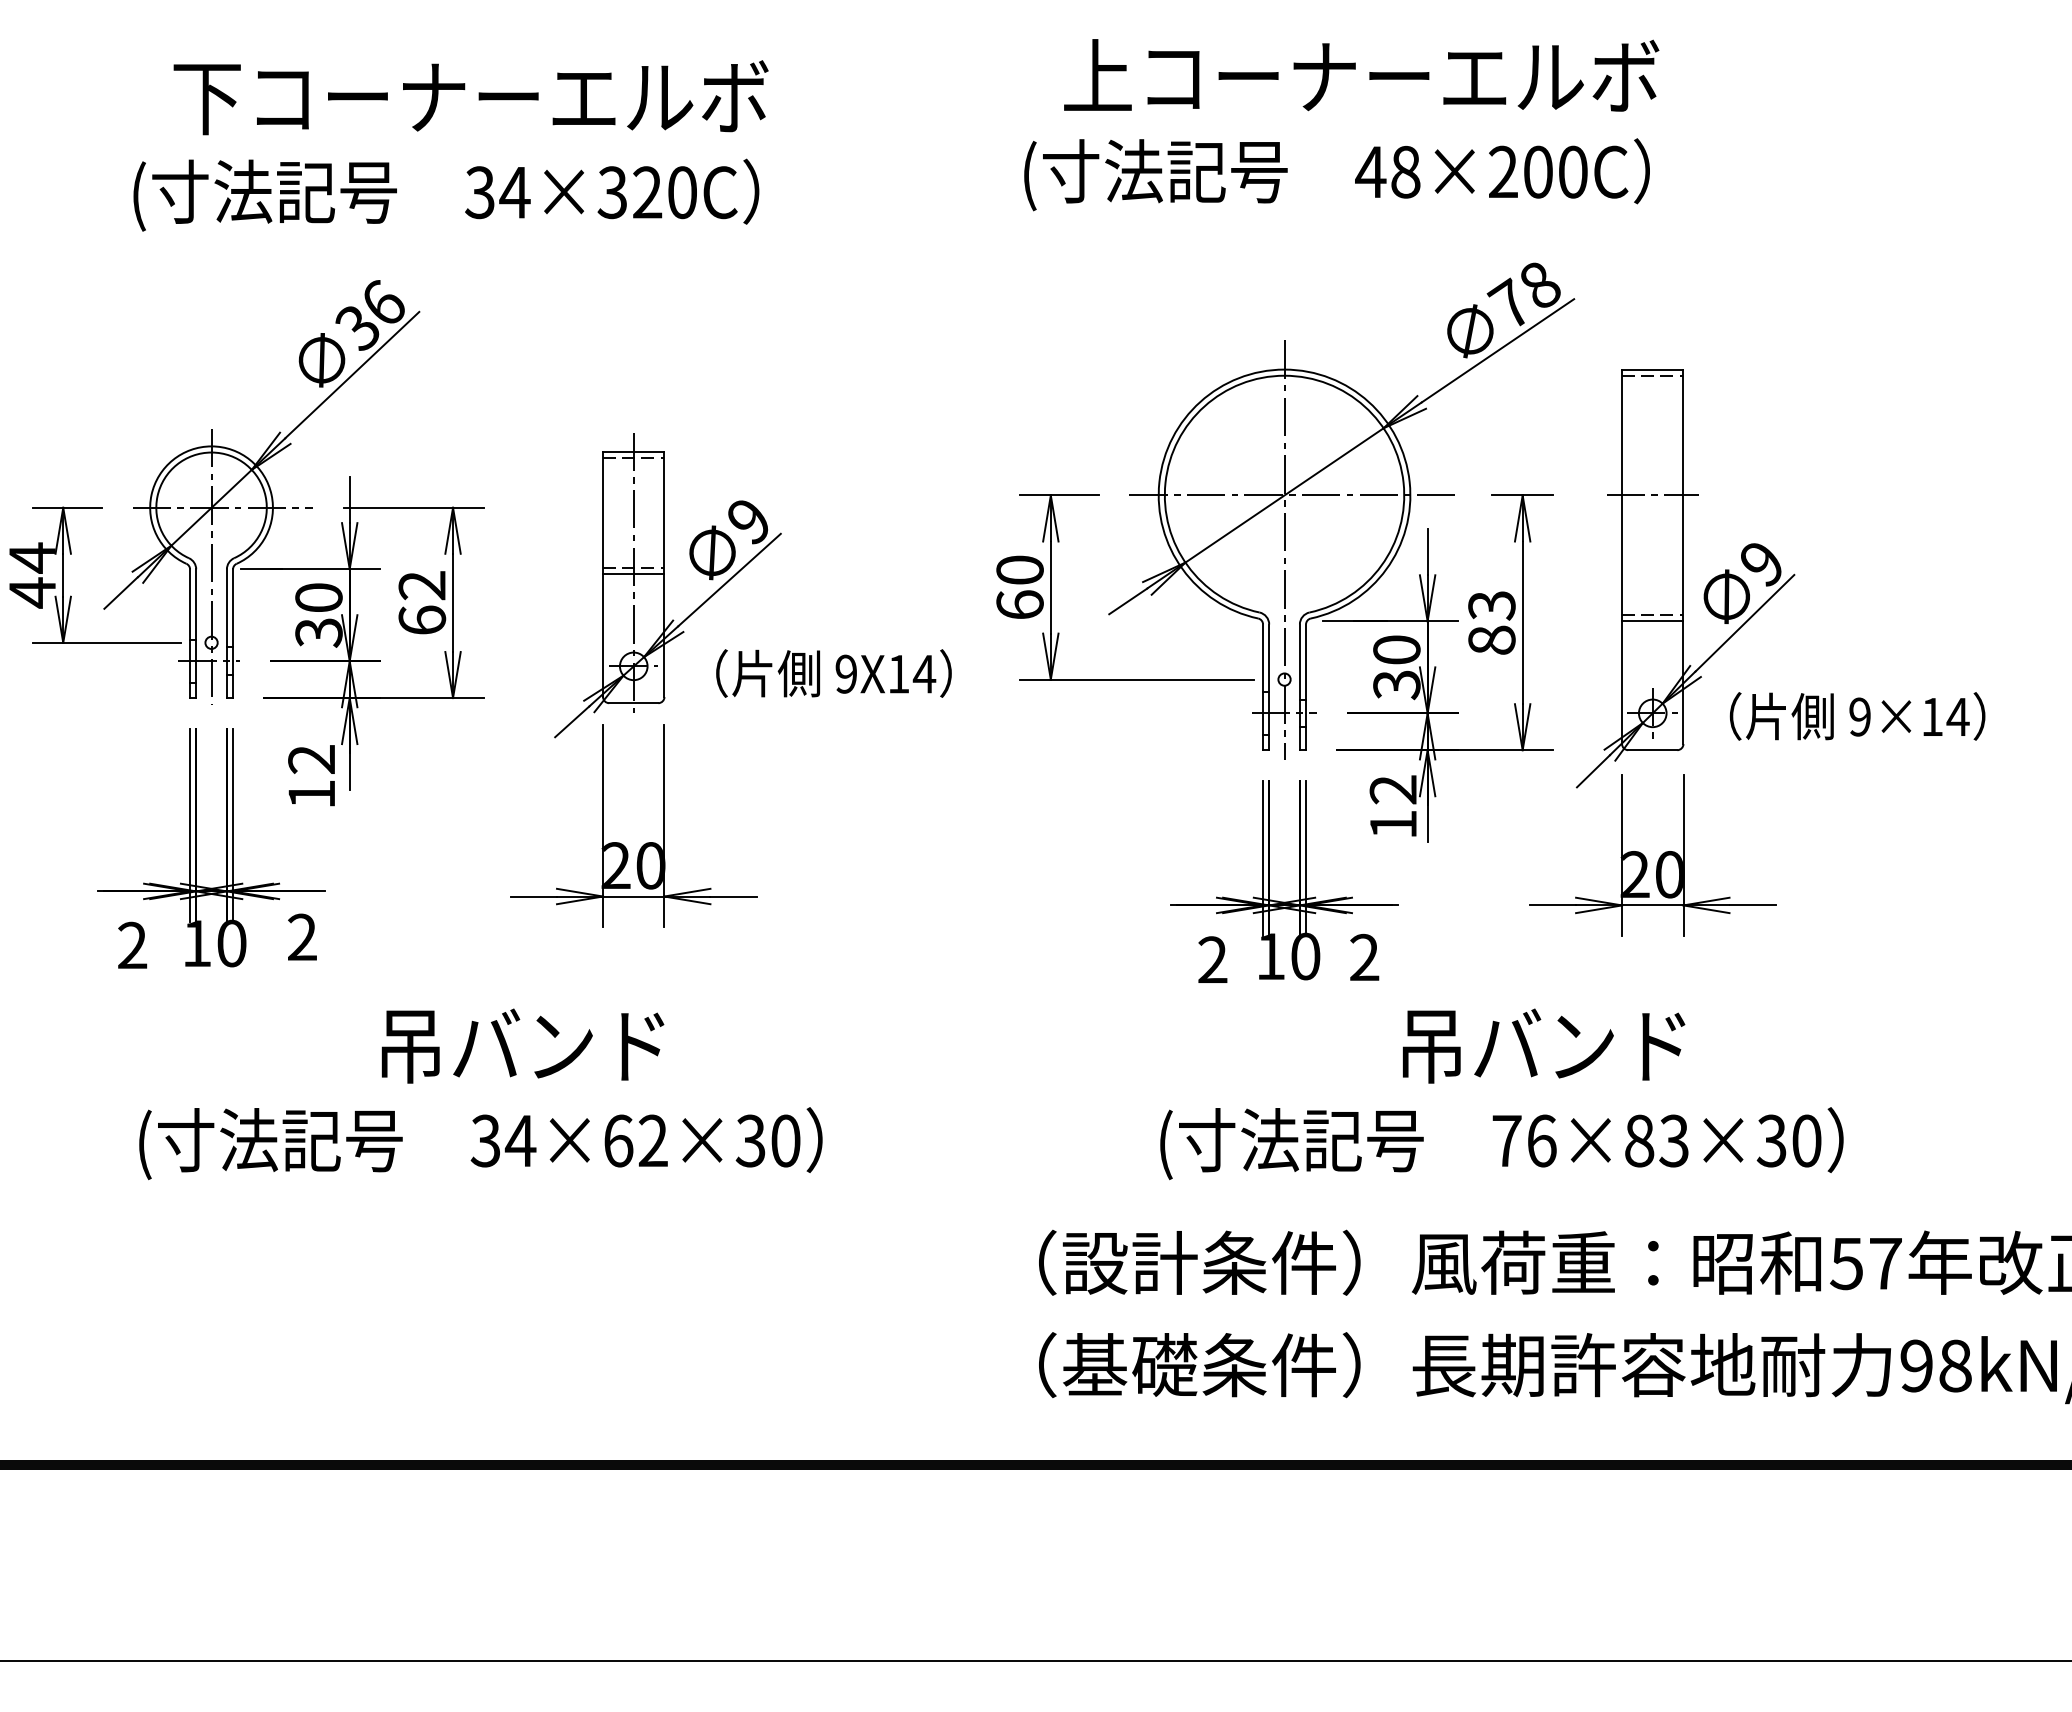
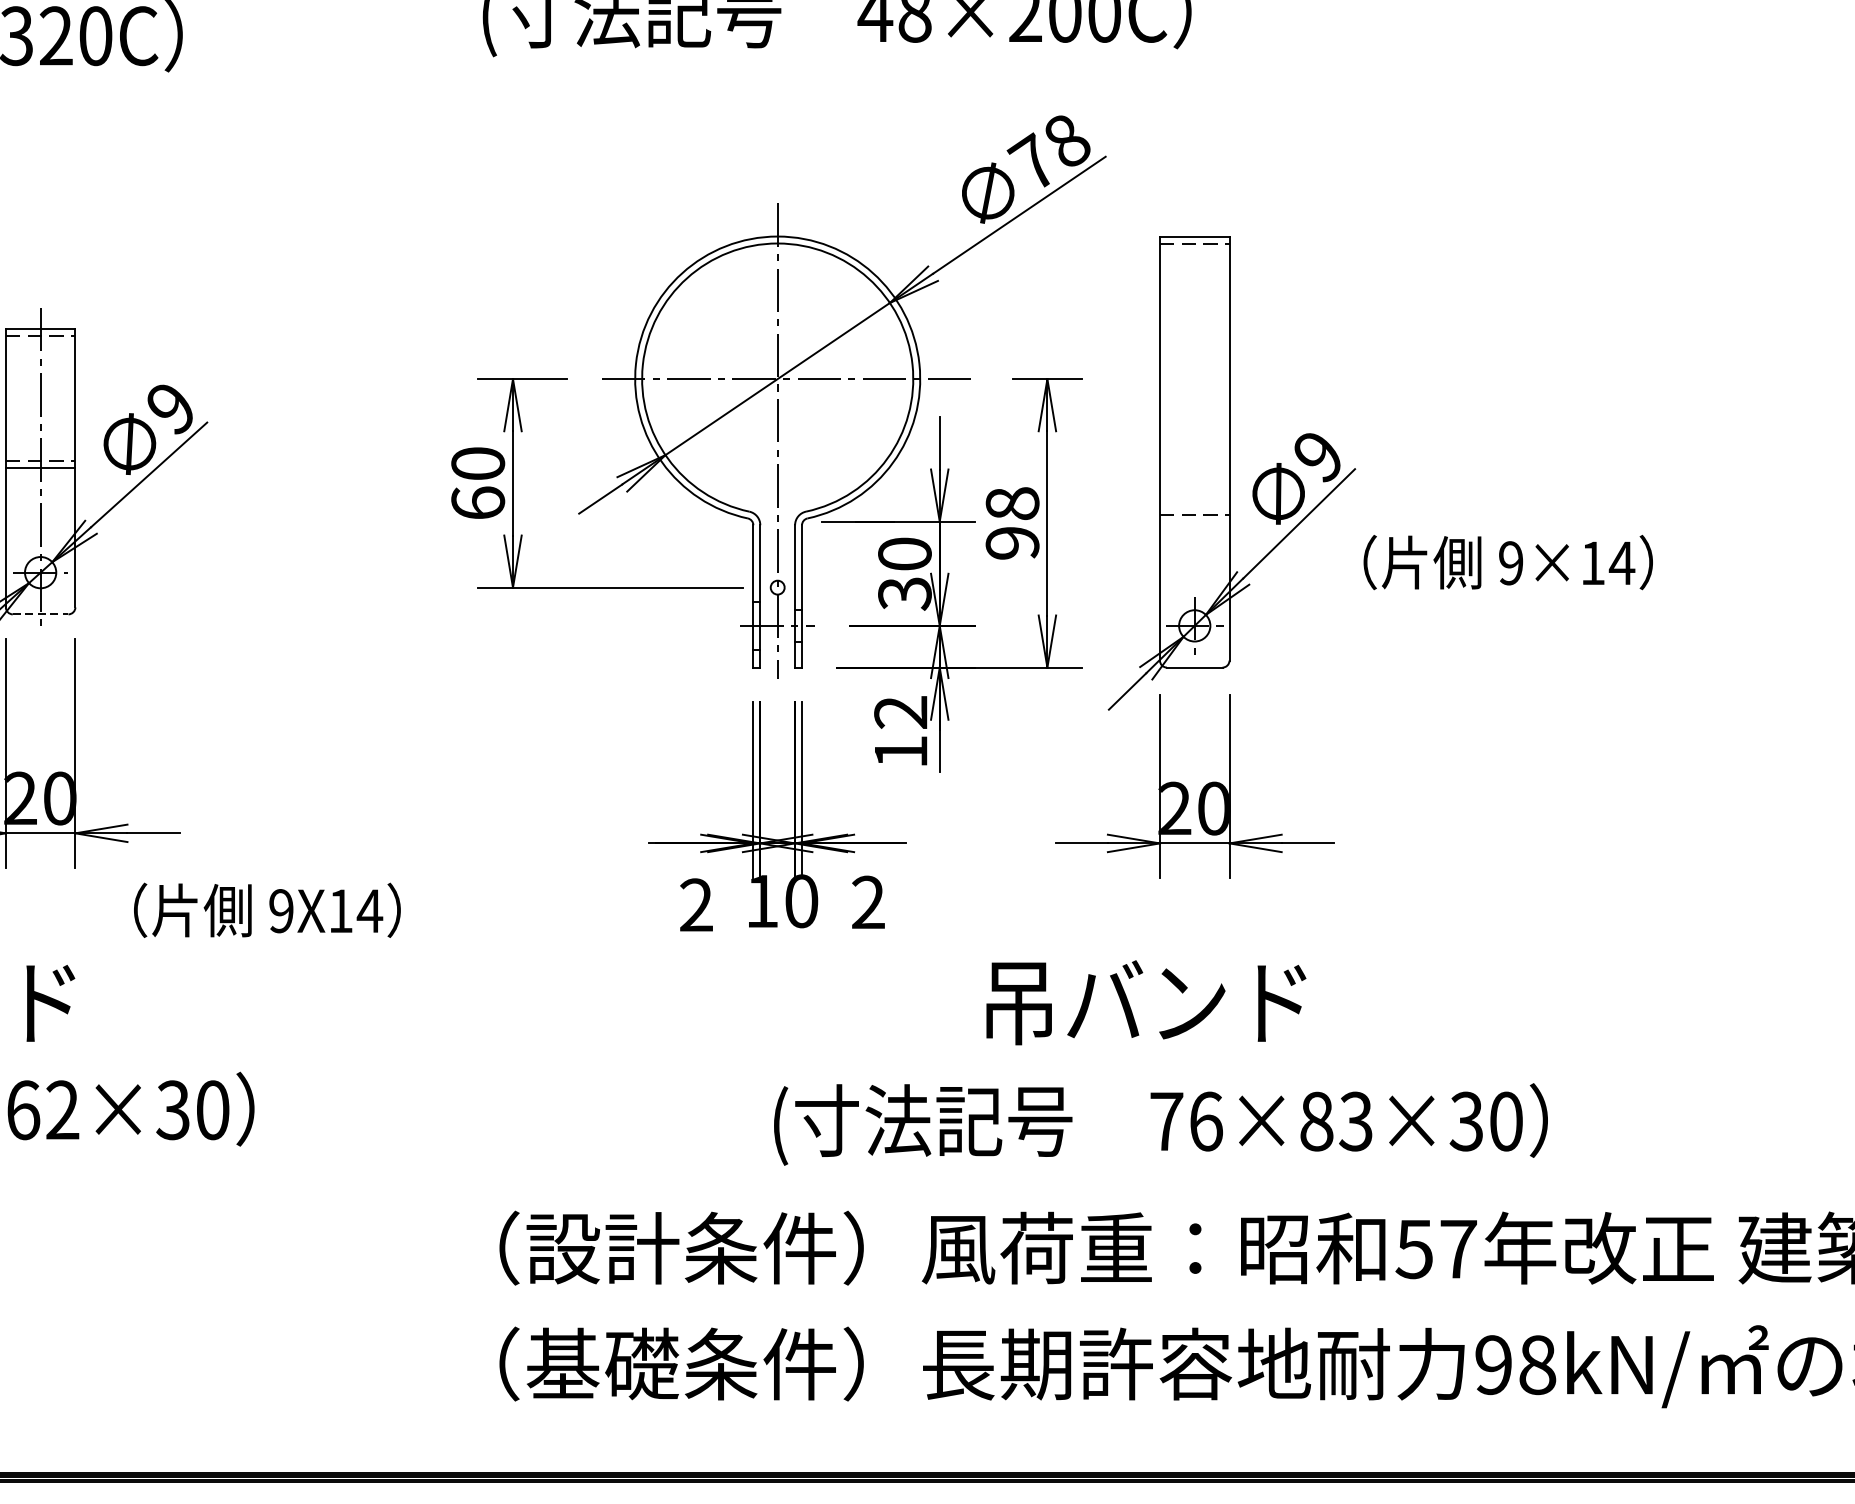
line: (1652, 495) -> (1194, 379), removed
line: (1652, 621) -> (1194, 521), removed
text: (1491, 622) -> (1012, 522), 83 -> 98
text: (833, 673) -> (266, 910), moved
line: (633, 703) -> (40, 614), solid -> dashed
text: (1857, 716) -> (1508, 562), moved
text: (1544, 1045) -> (1146, 1002), moved
text: (1501, 1143) -> (1160, 1124), moved

